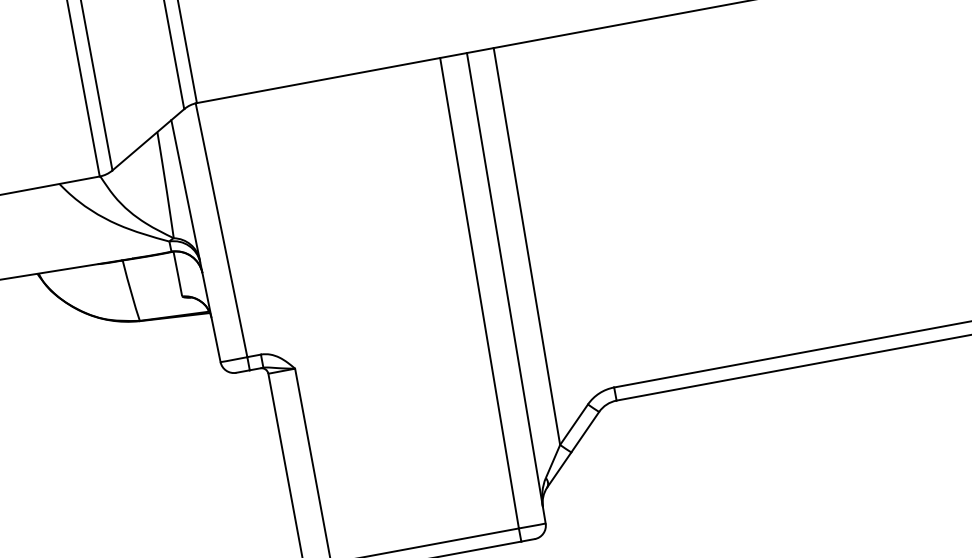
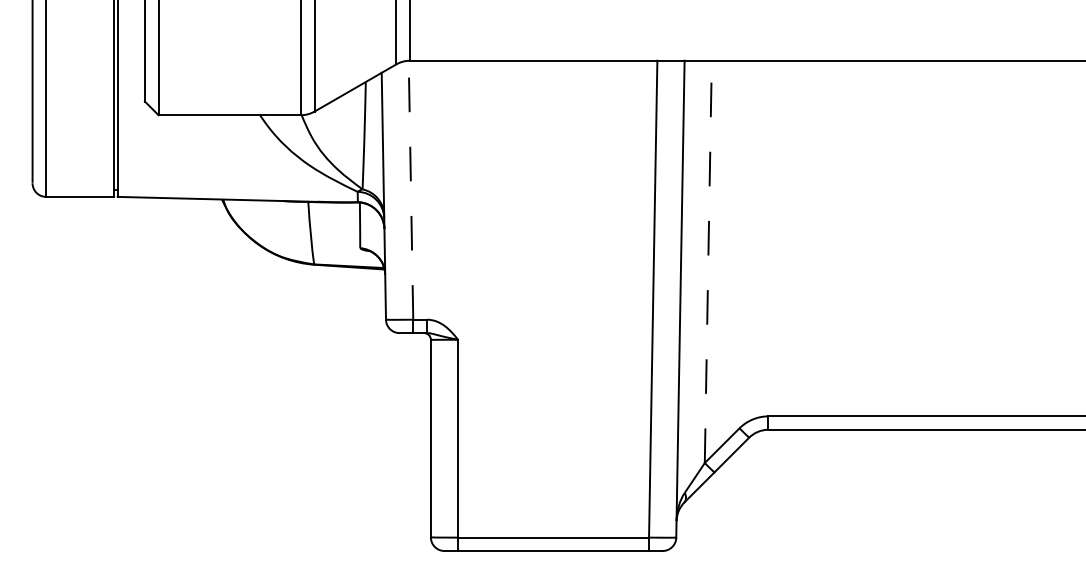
line: (220, 229) -> (410, 189), solid -> dashed
line: (527, 246) -> (708, 261), solid -> dashed

